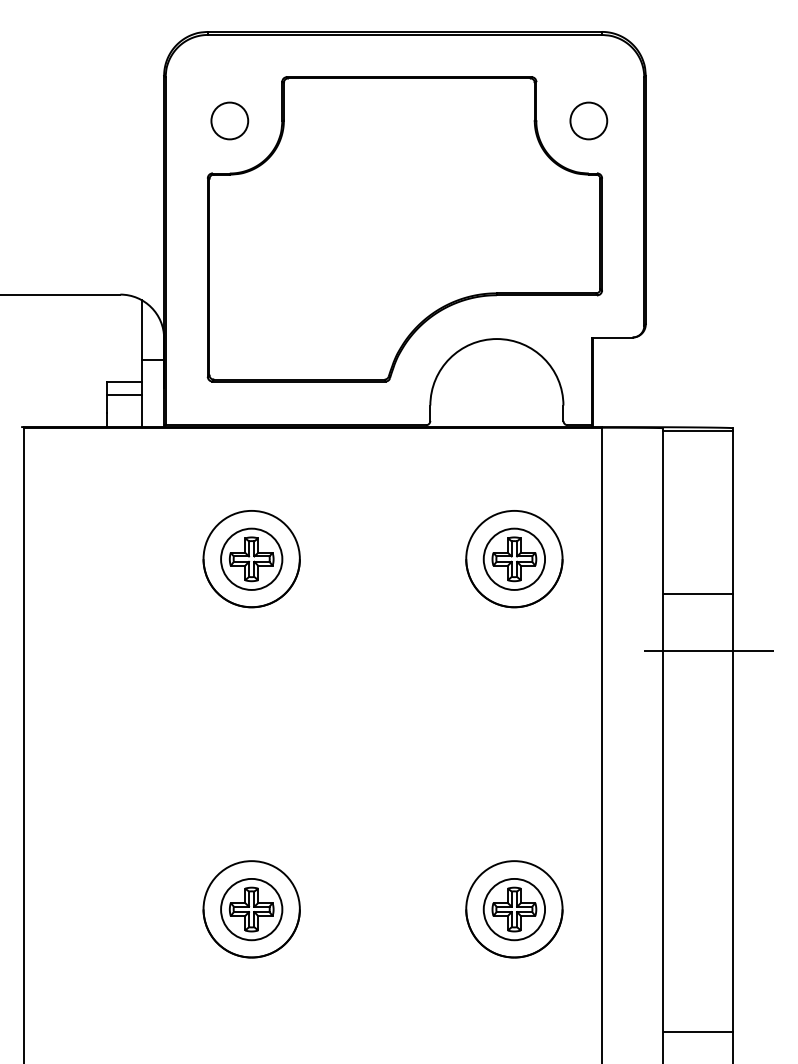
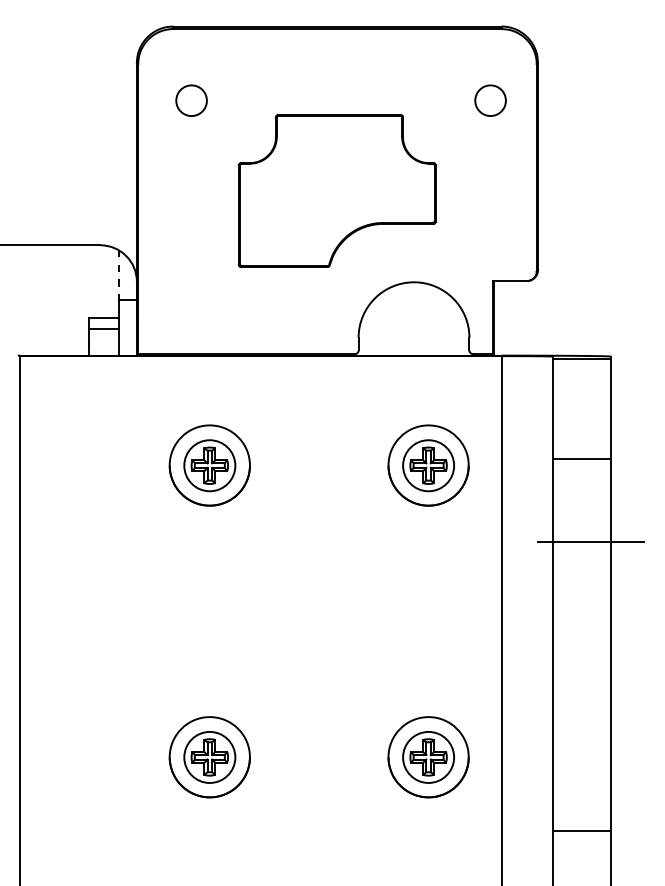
part: (404, 229) -> (337, 191), size x0.6
line: (142, 330) -> (118, 275), solid -> dashed
line: (698, 593) -> (581, 458), moved
line: (698, 1031) -> (581, 830), moved

